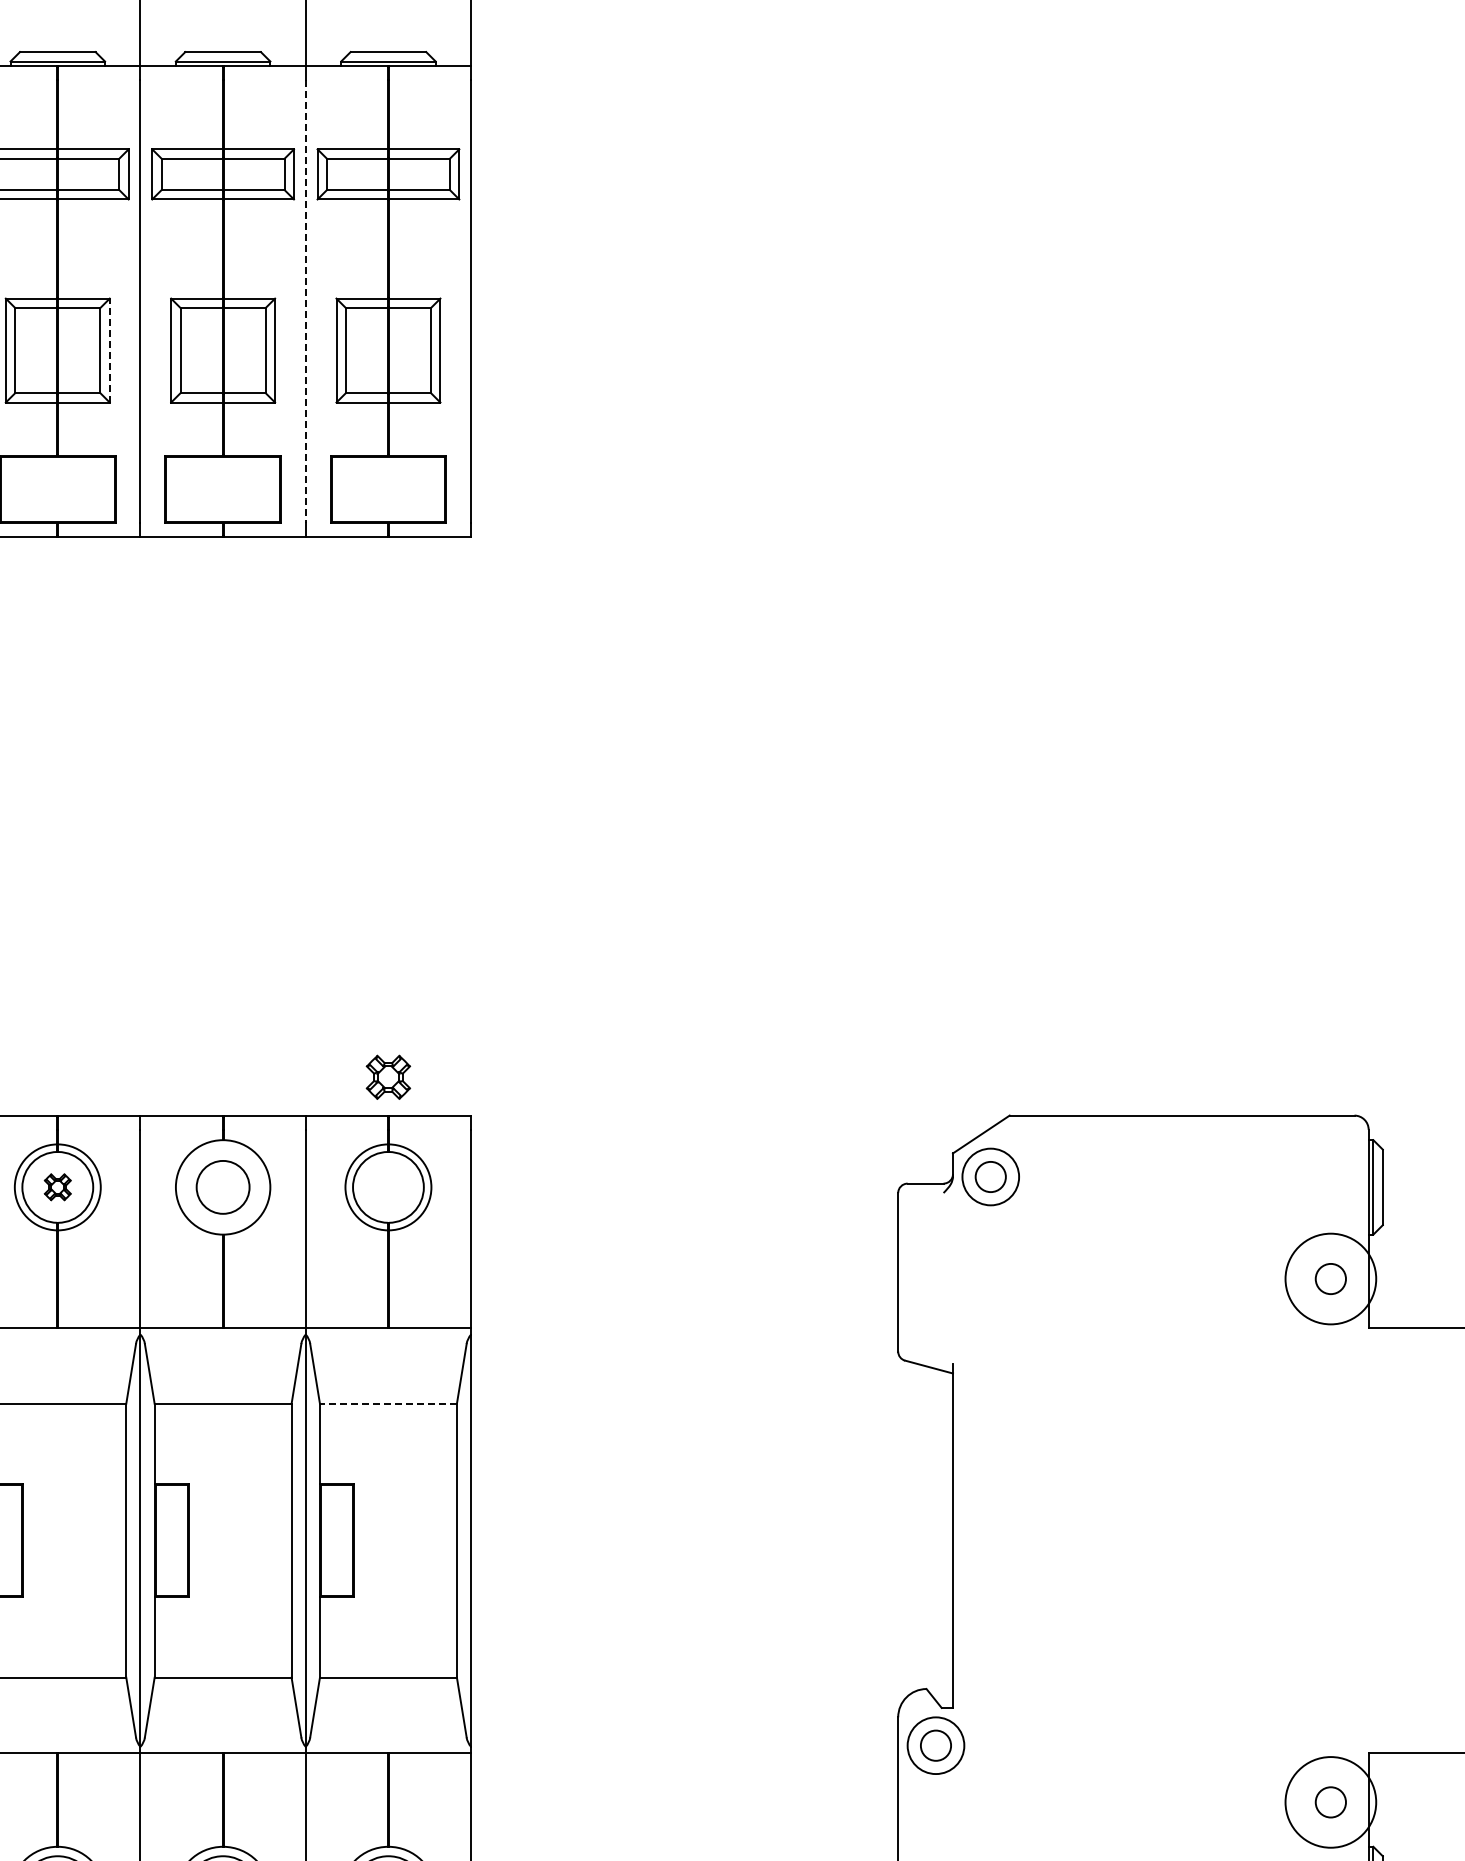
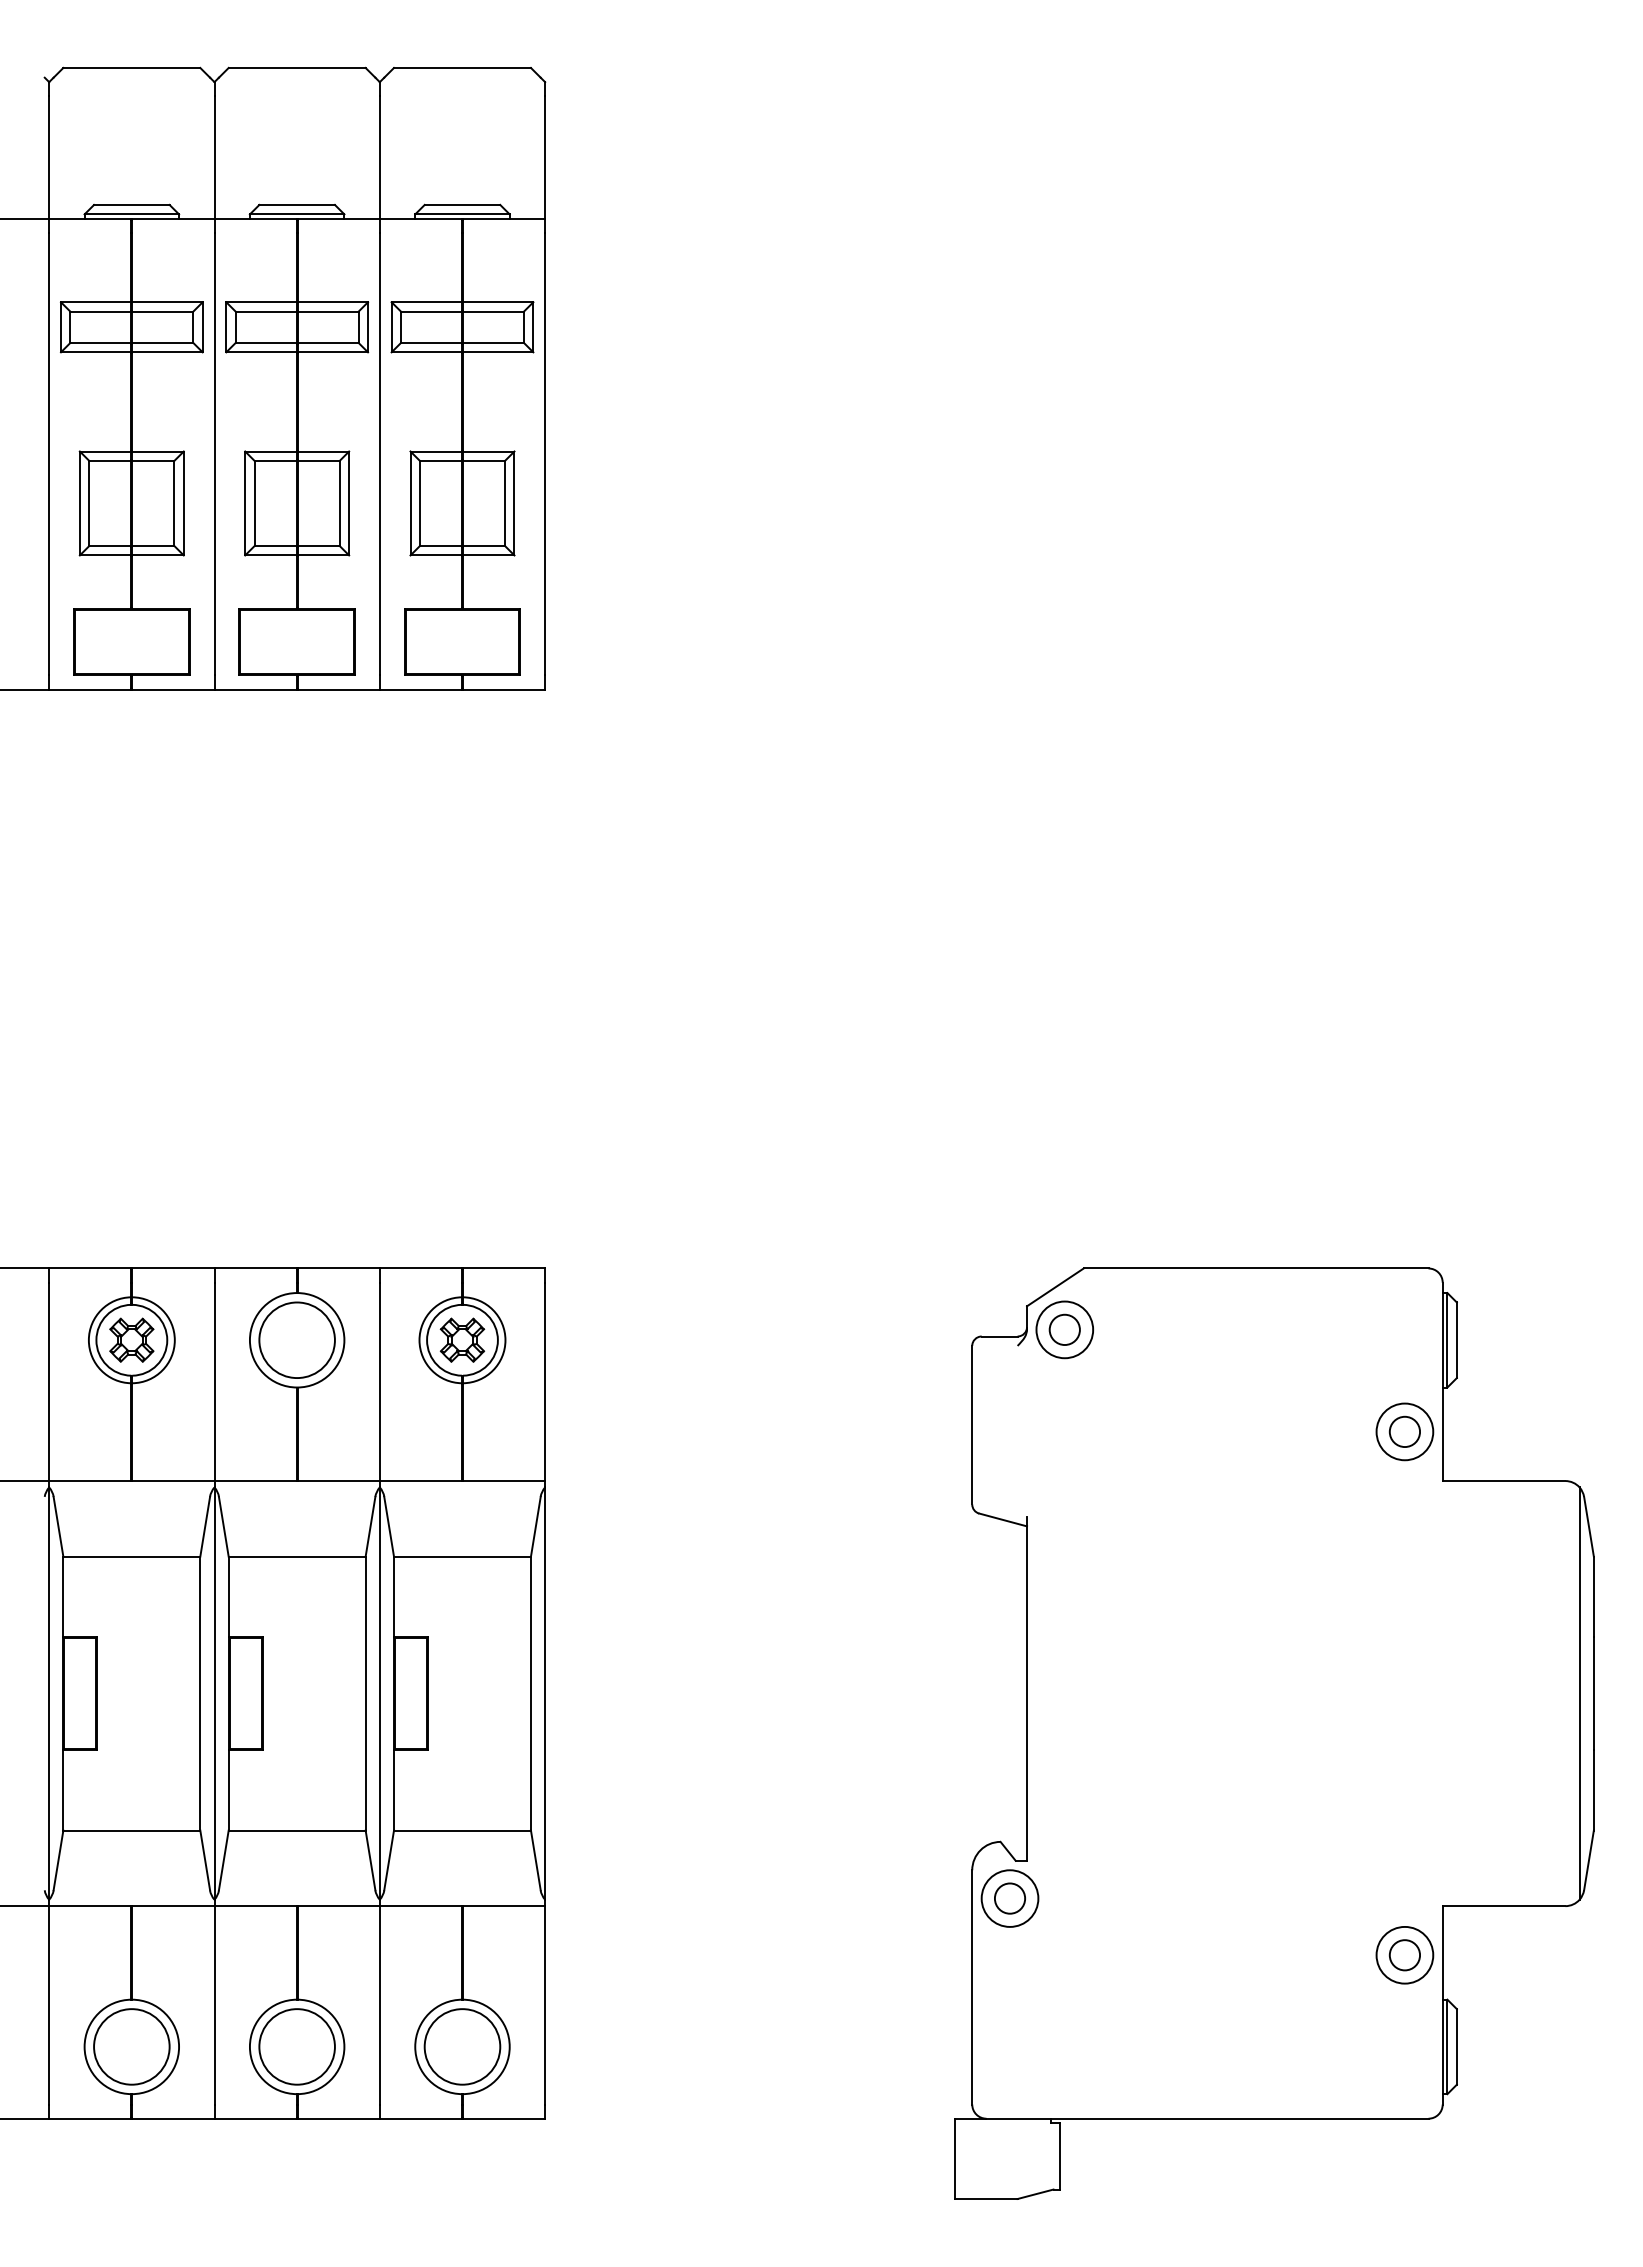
line: (305, 301) -> (379, 454), dashed -> solid
line: (109, 350) -> (183, 503), dashed -> solid
part: (388, 1076) -> (462, 1339), moved
part: (57, 1186) -> (131, 1339), size x1.67
circle: (222, 1187) -> (296, 1340), size x1.43
circle: (1330, 1278) -> (1404, 1431), size x0.62
line: (387, 1403) -> (461, 1556), dashed -> solid
circle: (1330, 1801) -> (1404, 1954), size x0.62

